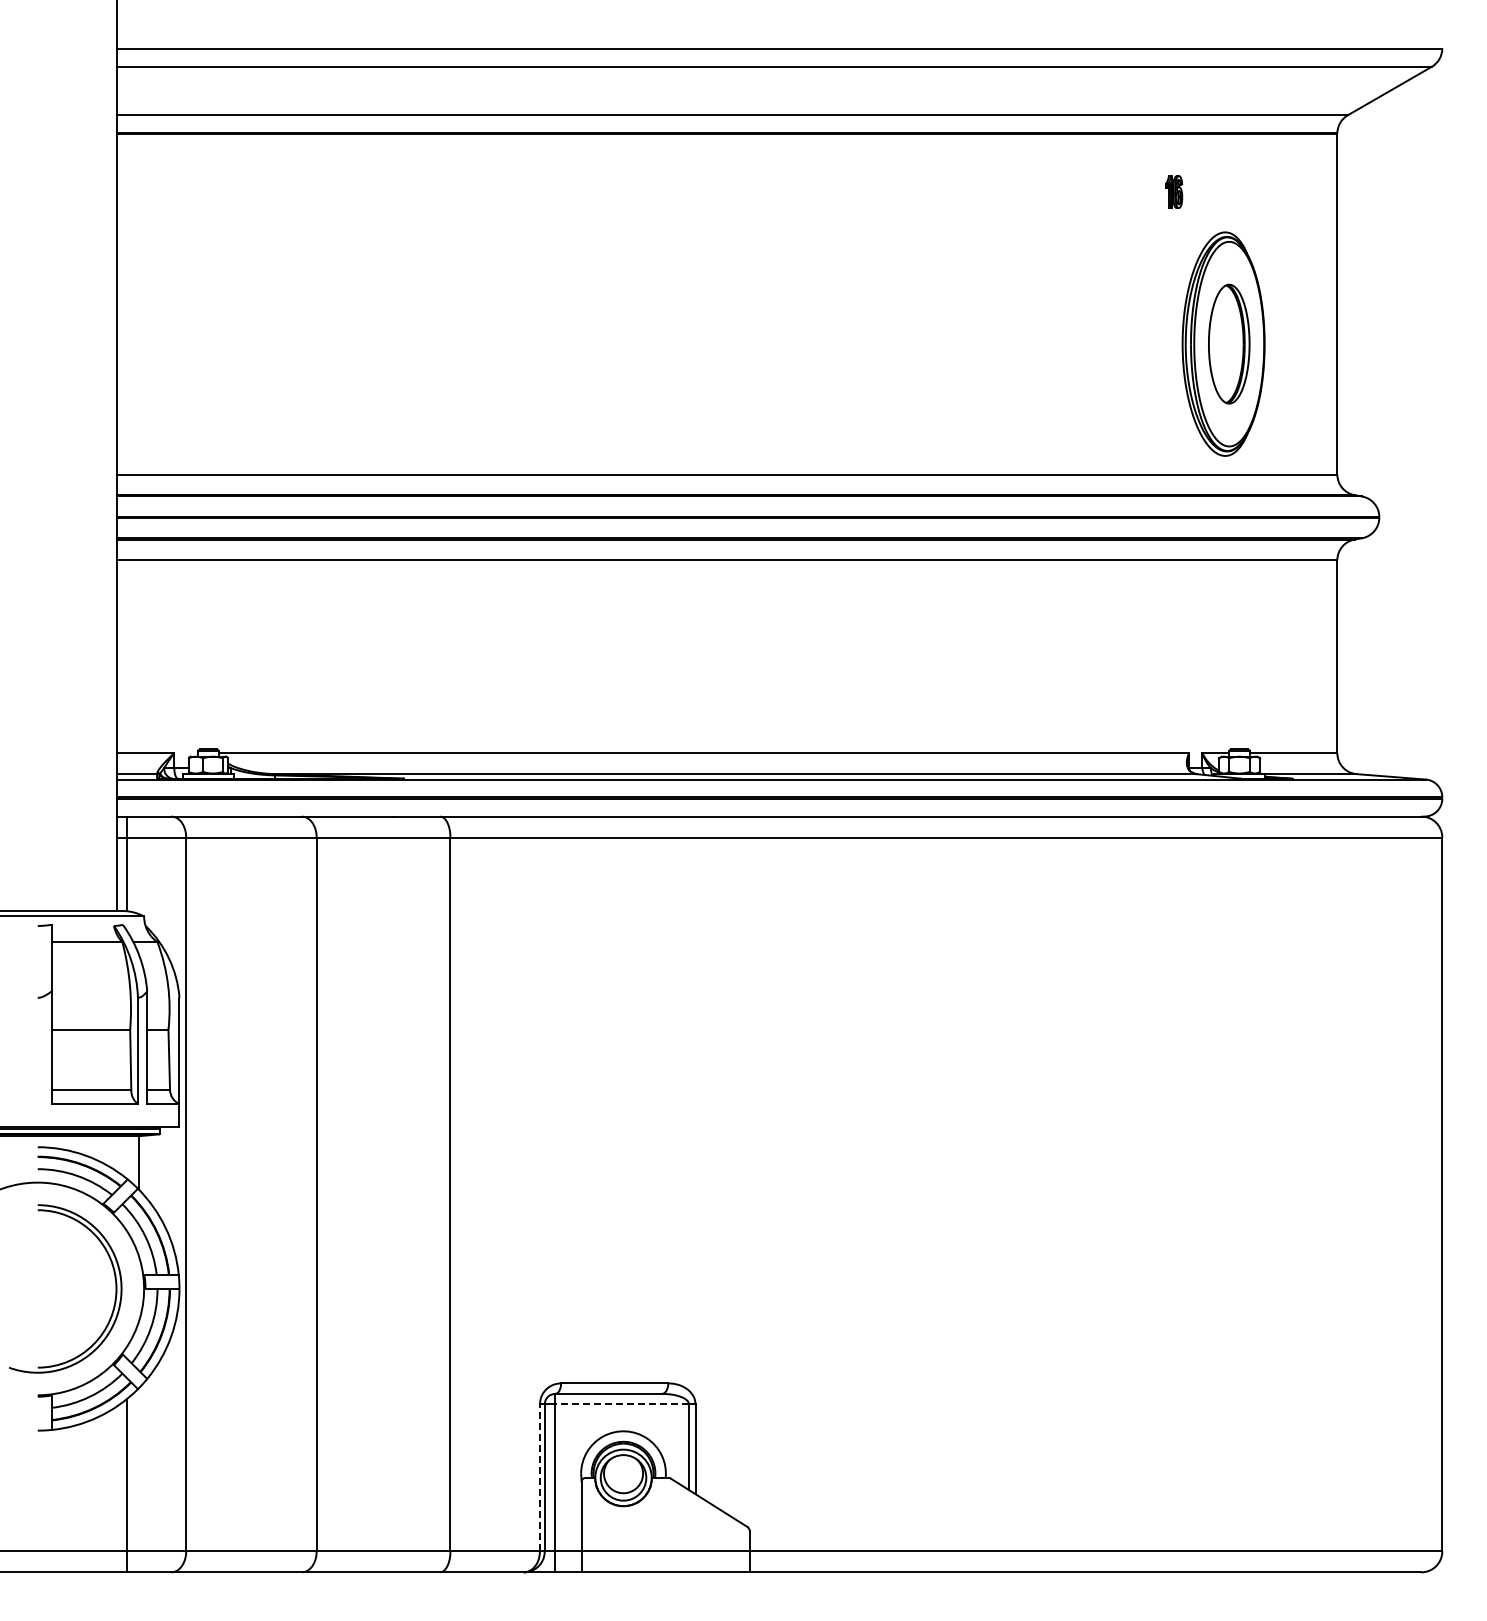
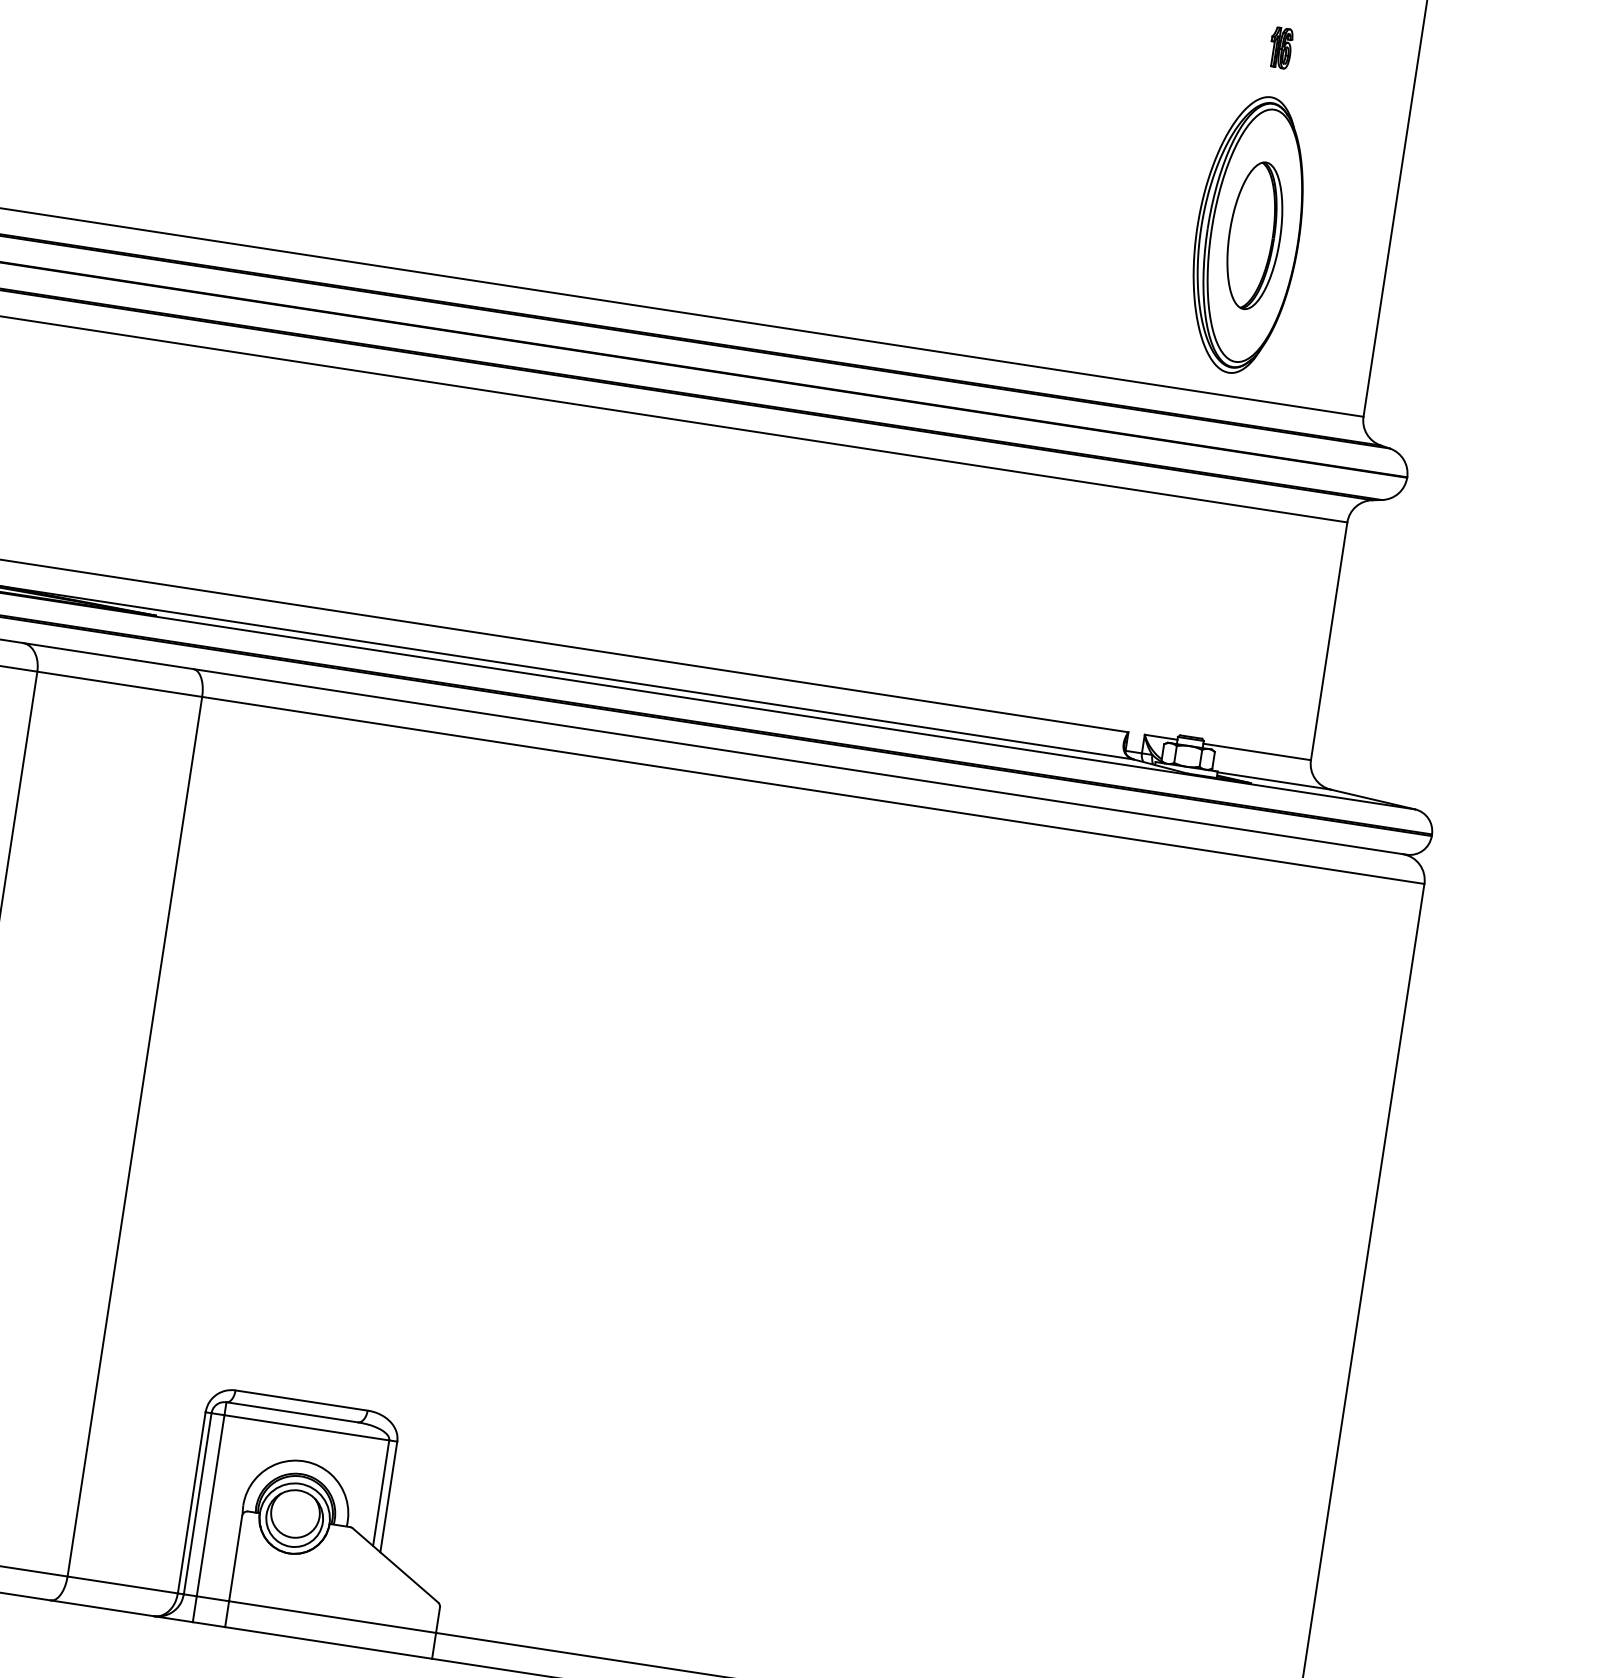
part: (1174, 191) -> (1281, 47), moved
line: (622, 1404) -> (307, 1427), dashed -> solid
line: (539, 1477) -> (191, 1502), dashed -> solid

